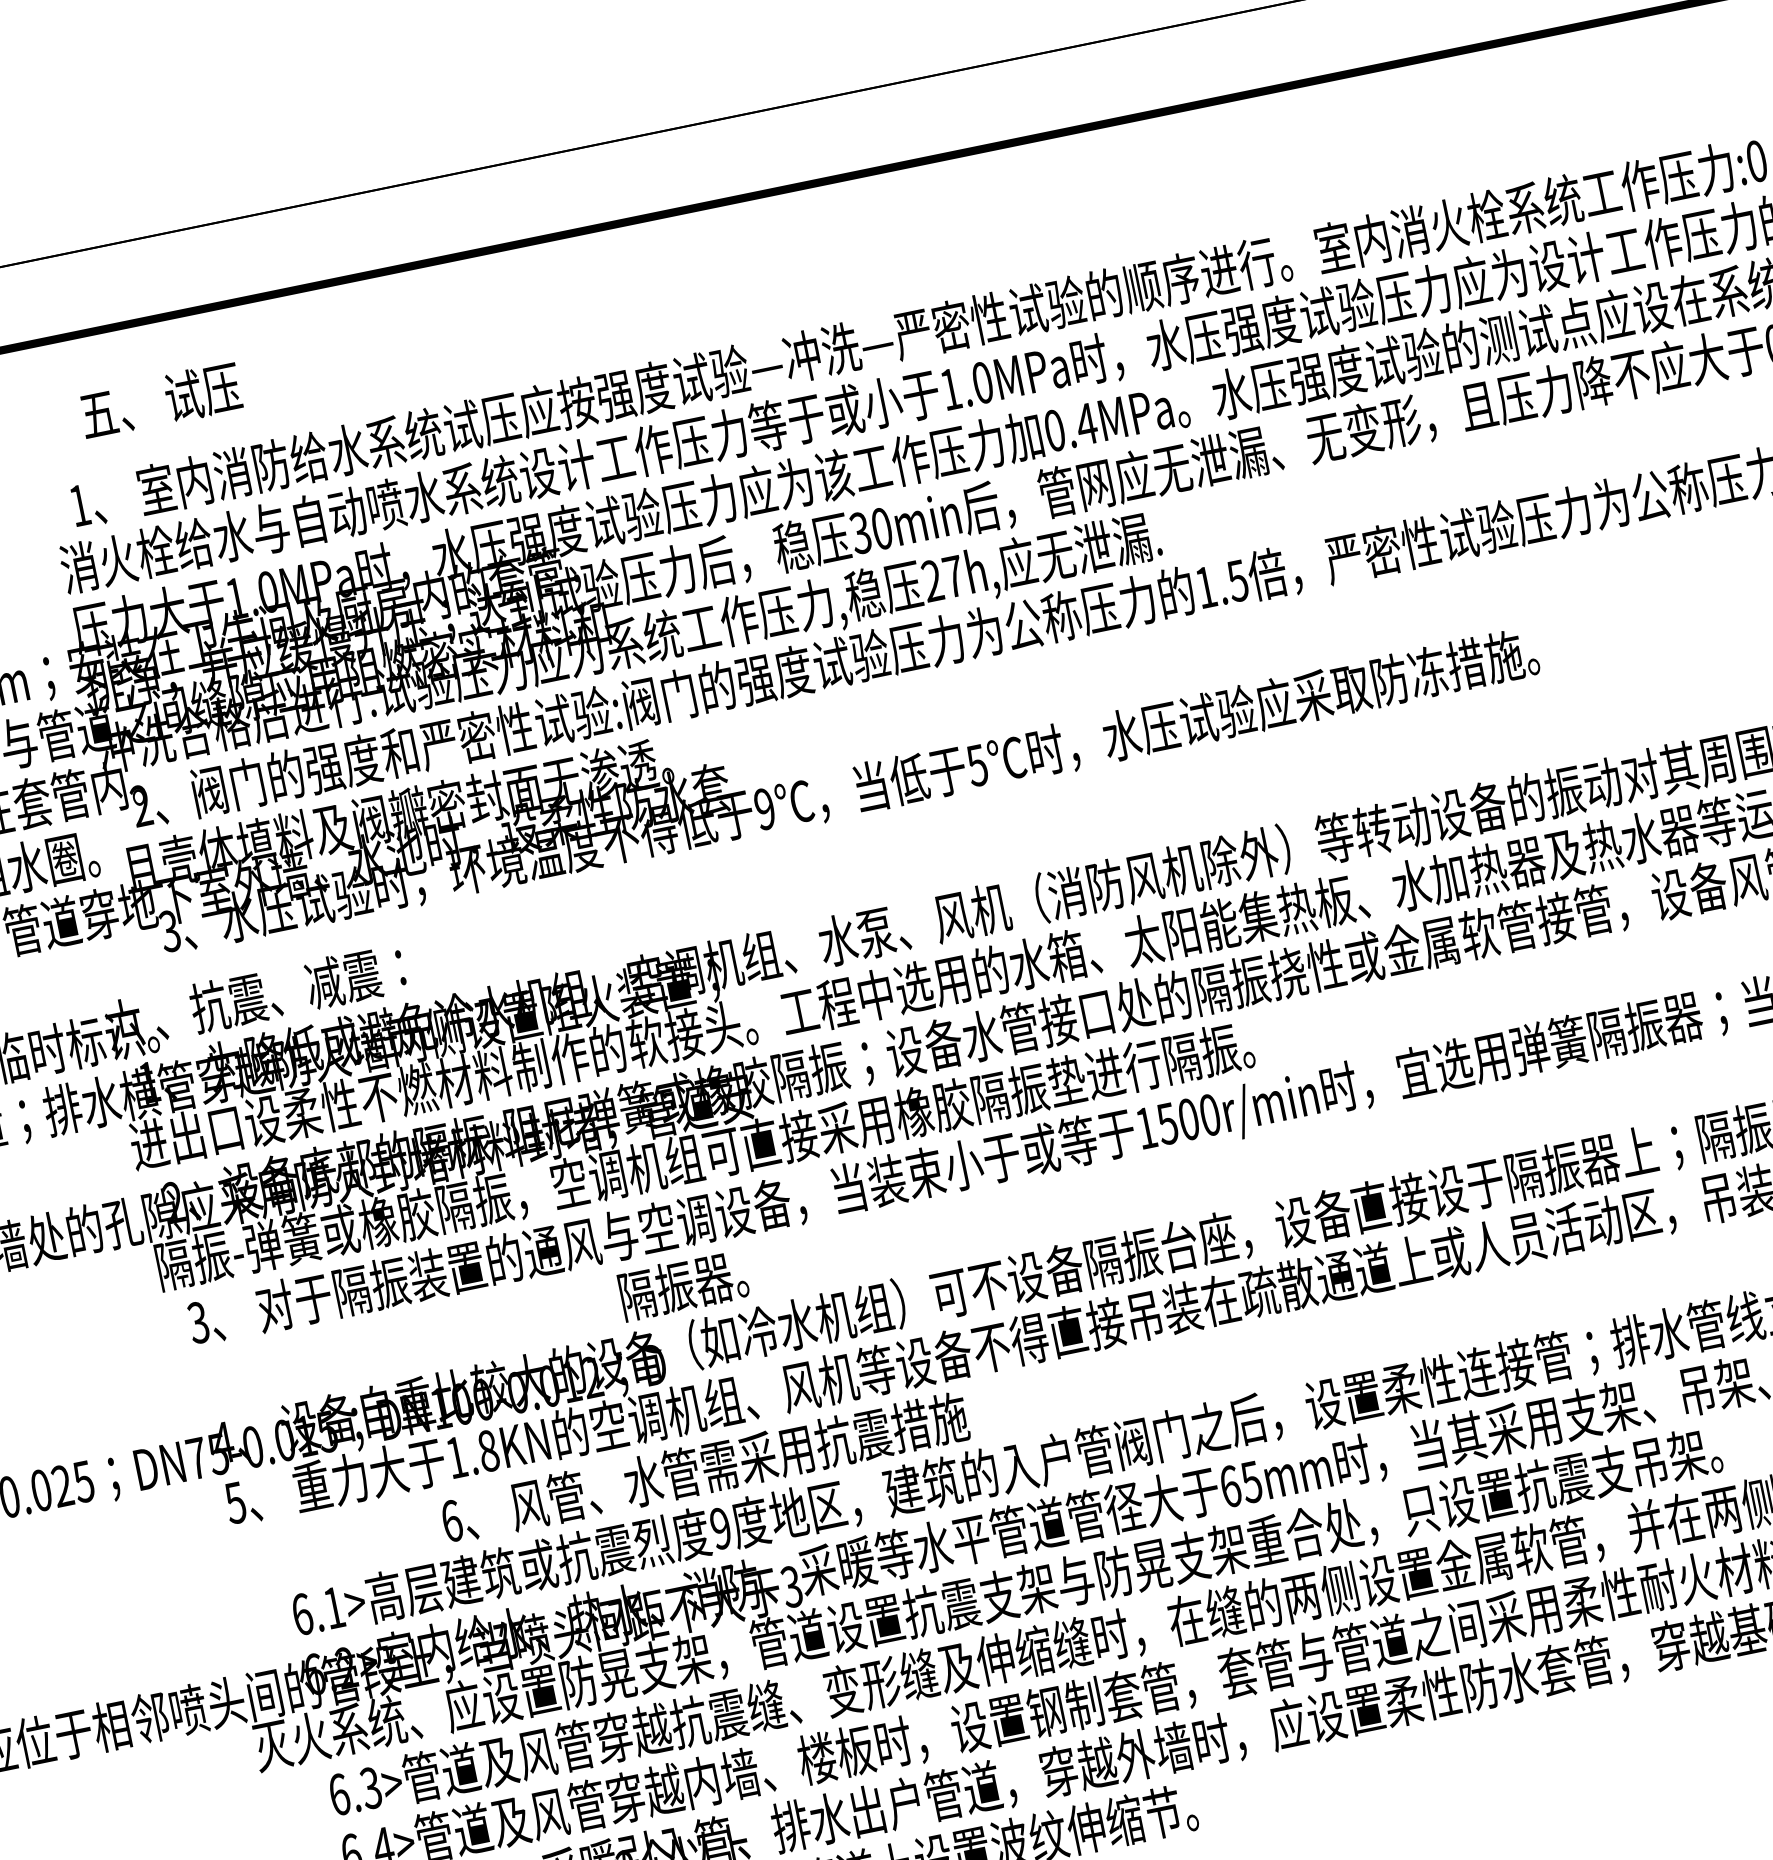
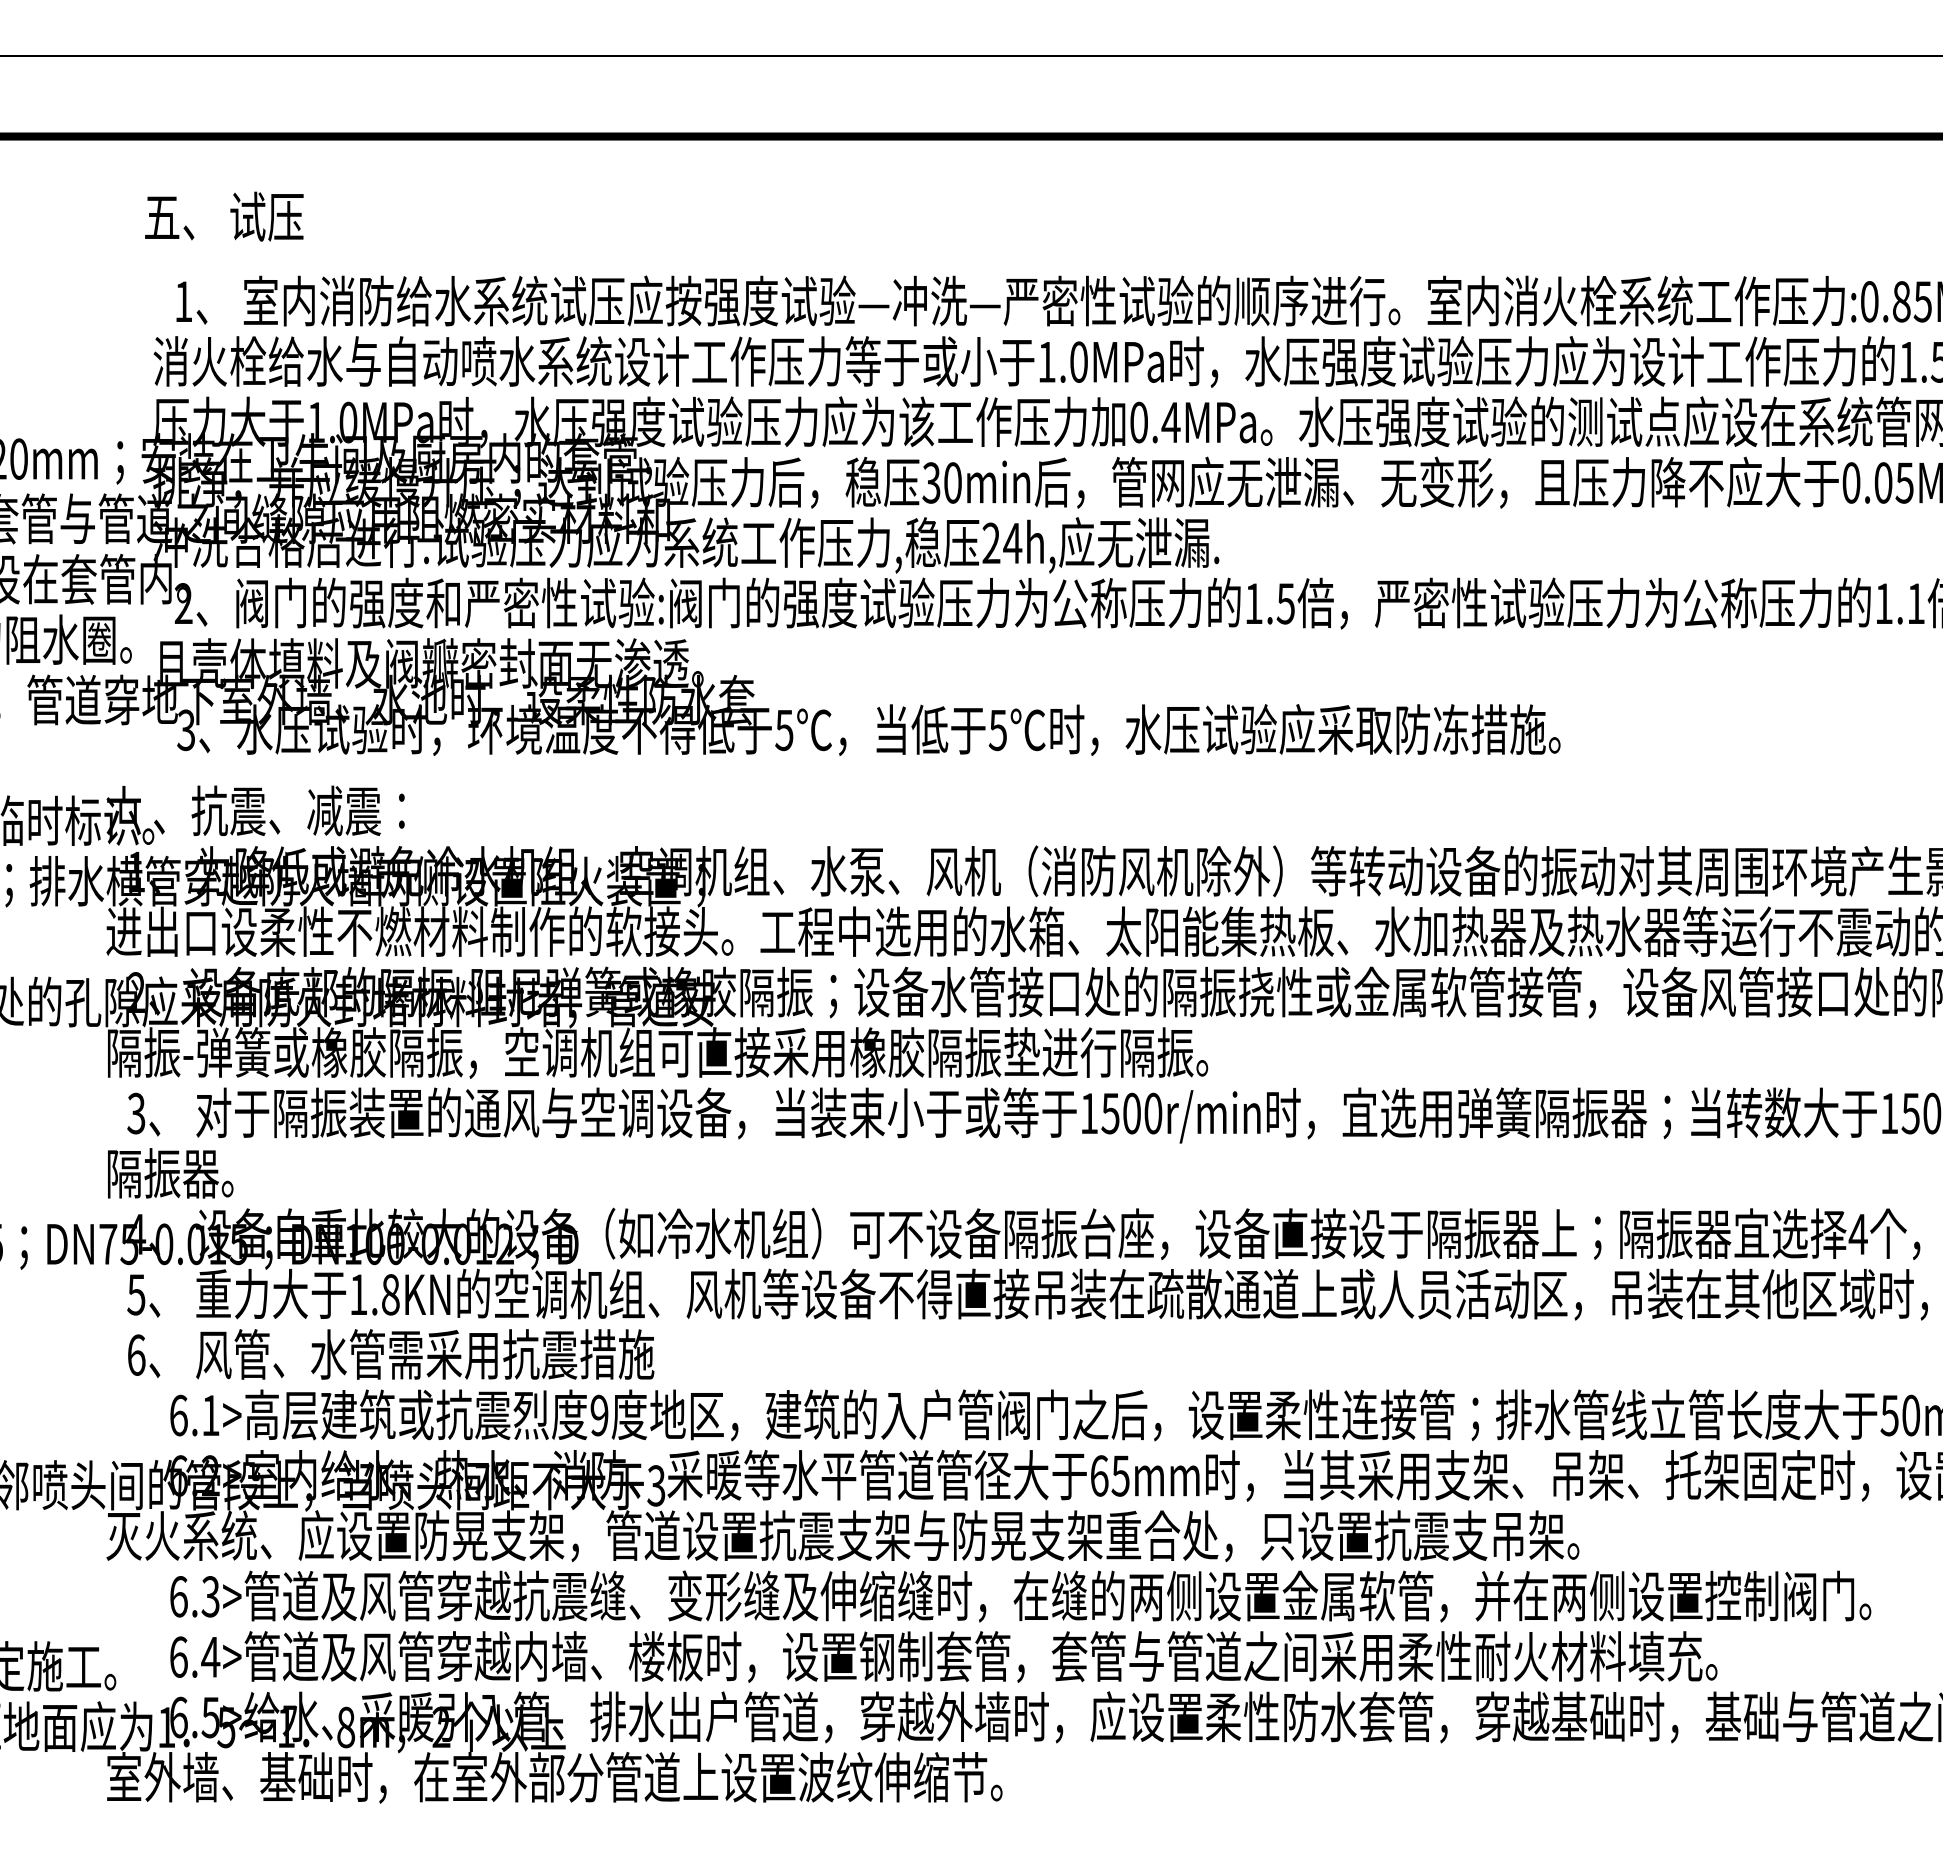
text: (160, 400) -> (224, 216), moved
text: (953, 576) -> (1012, 543), 27h, -> 24h,
text: (764, 809) -> (784, 730), 9 -> 5
text: (683, 1285) -> (170, 1173), moved
text: (705, 1468) -> (391, 1354), moved

